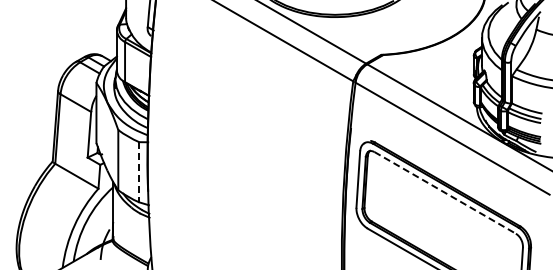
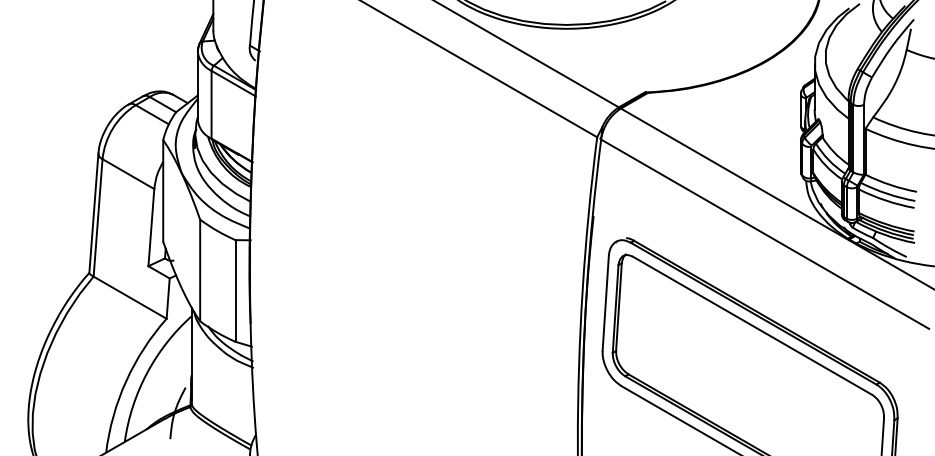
line: (139, 172) -> (235, 291), dashed -> solid
line: (445, 192) -> (753, 325), dashed -> solid

